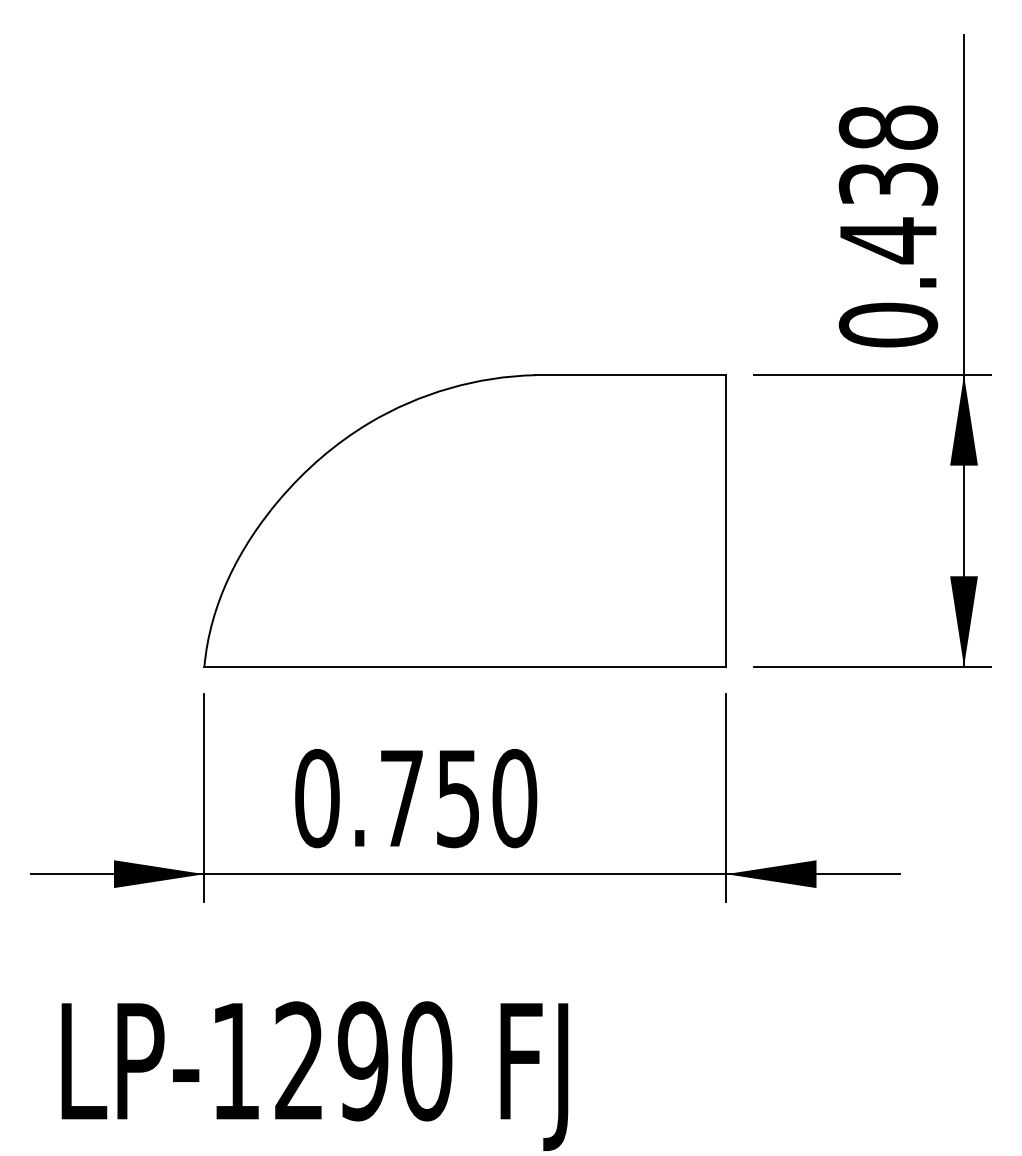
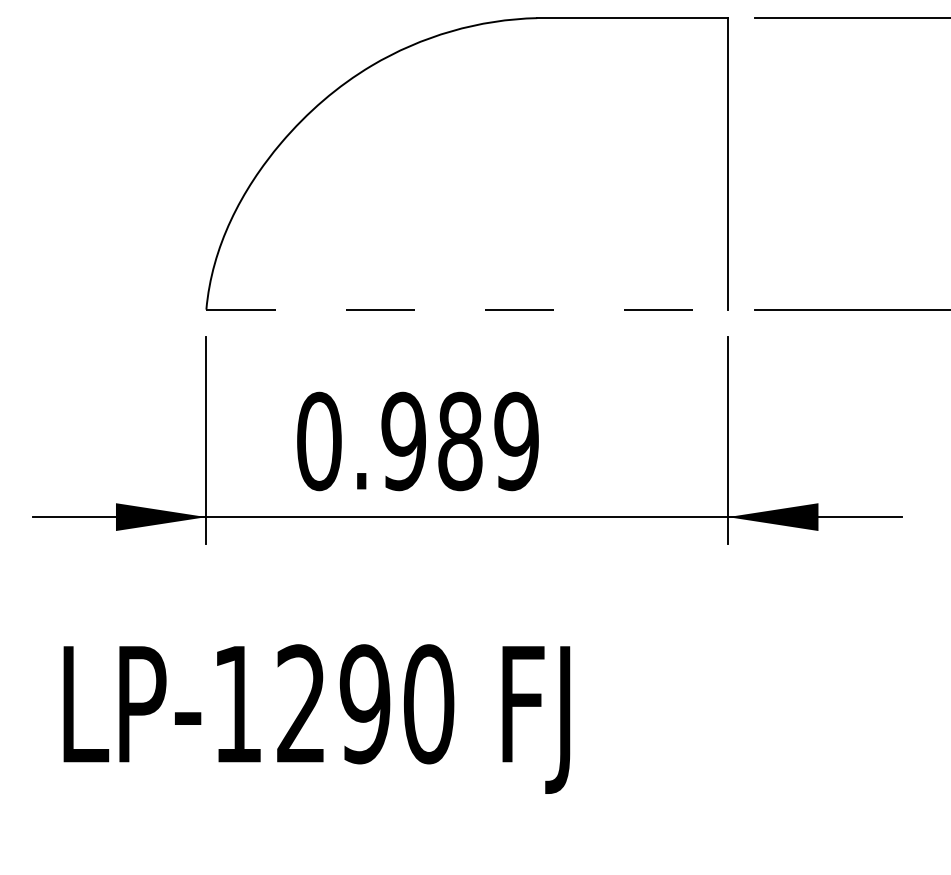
line: (465, 666) -> (467, 309), solid -> dashed
text: (458, 798) -> (460, 441), 0.750 -> 0.989

